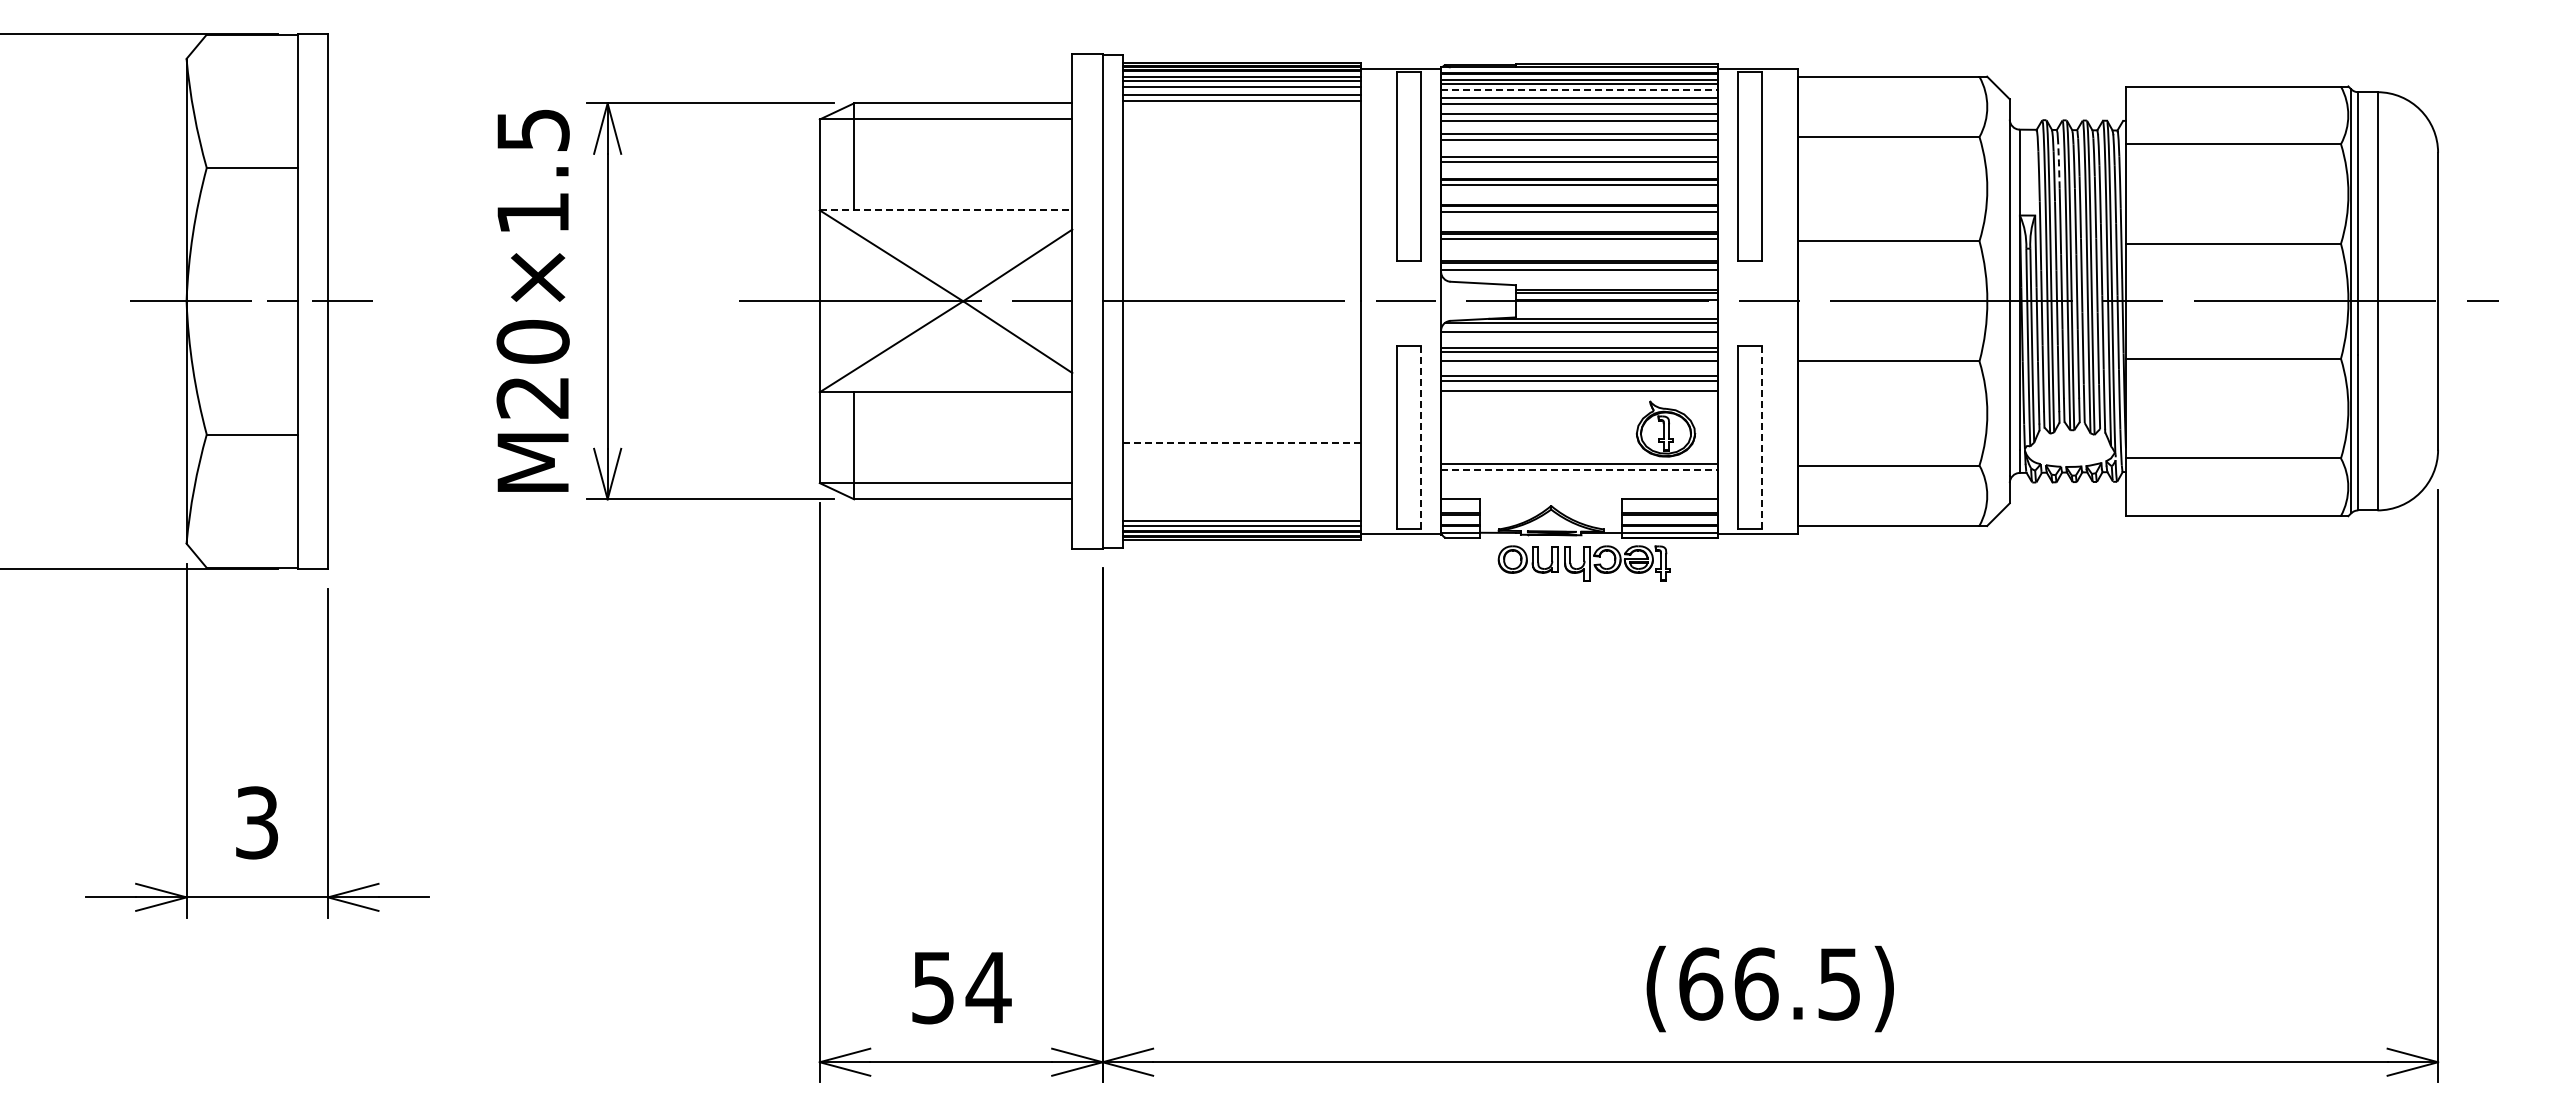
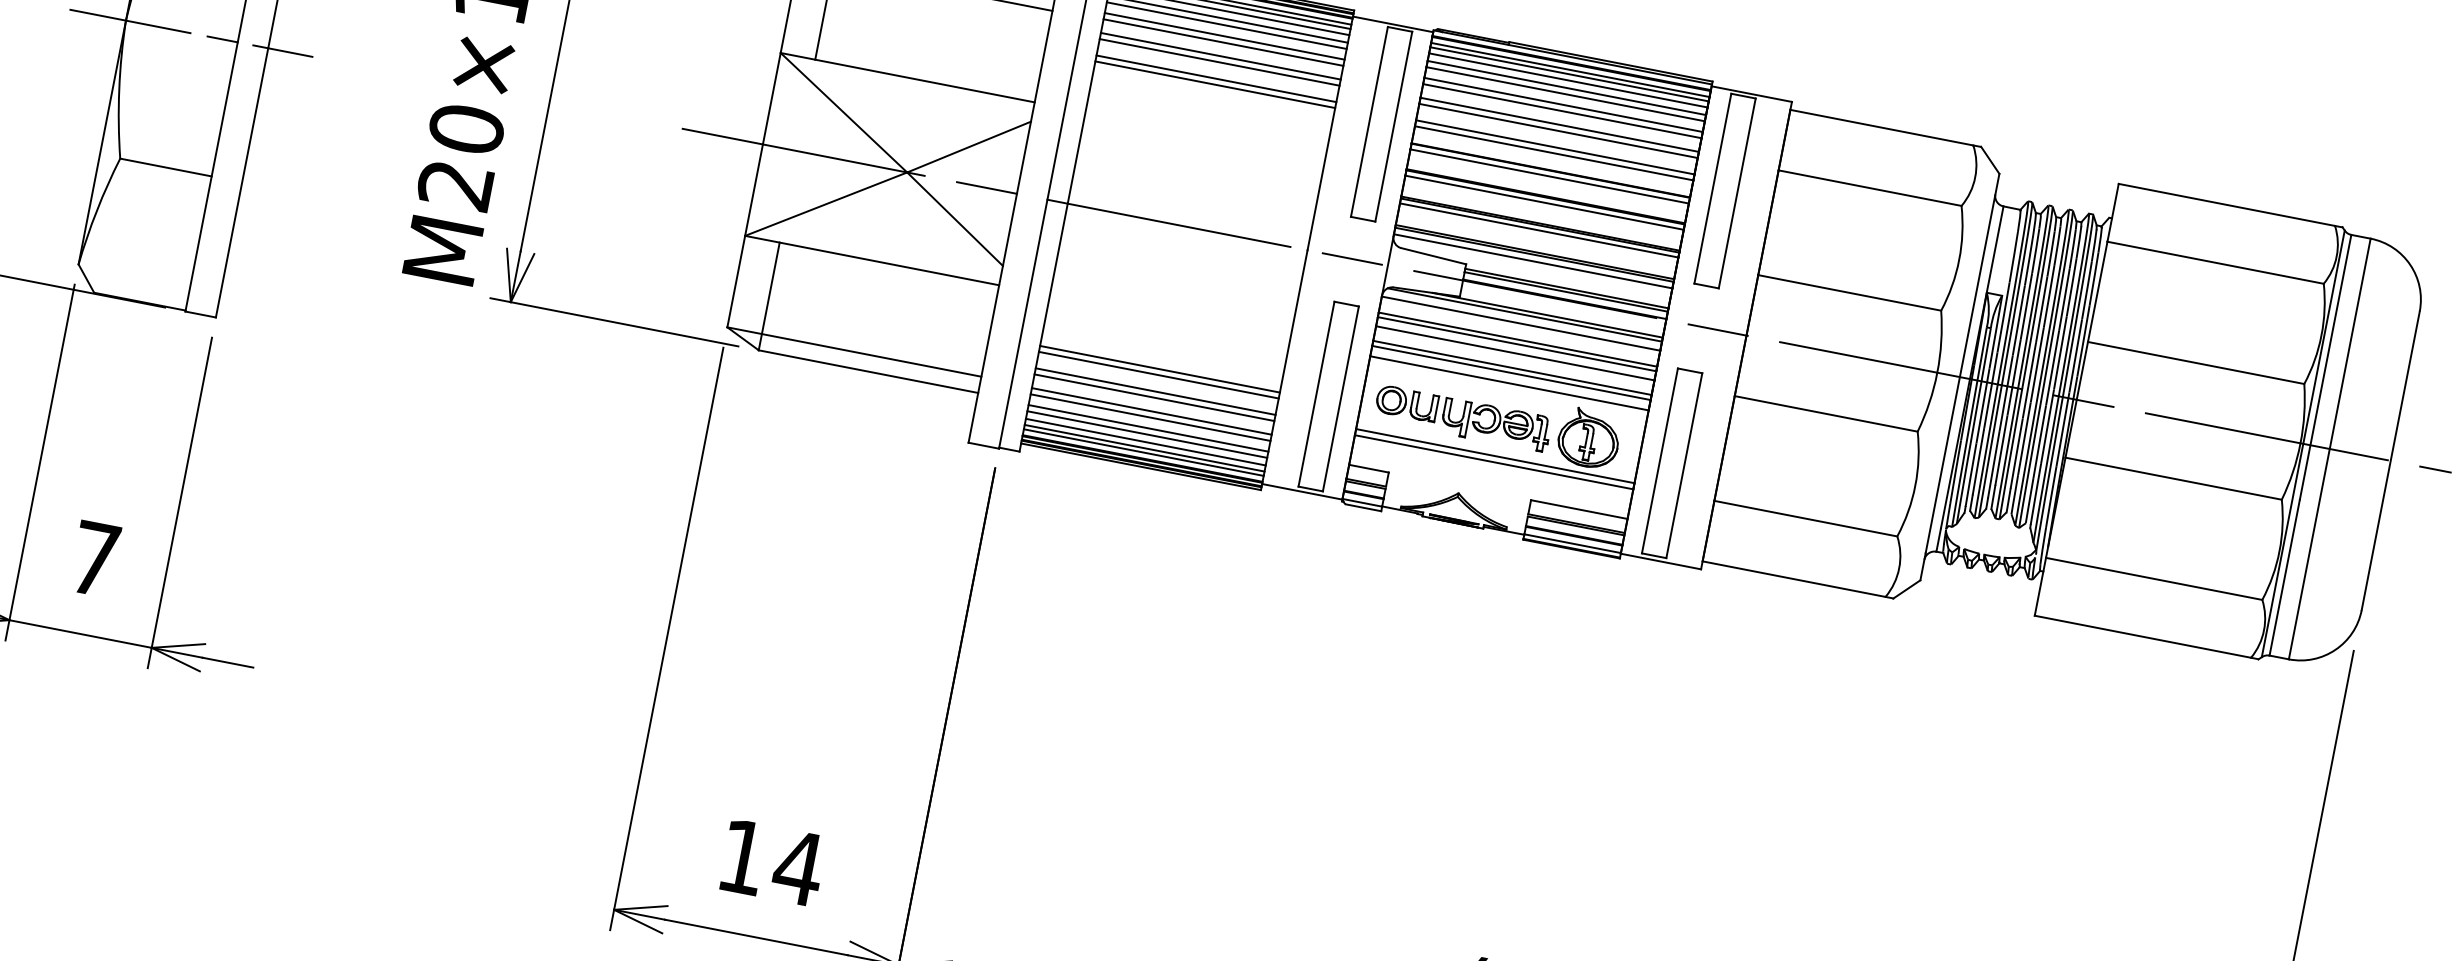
line: (1579, 90) -> (1568, 80), dashed -> solid
line: (1241, 111) -> (1224, 35), added
line: (1241, 117) -> (1223, 41), added
line: (1241, 131) -> (1220, 56), added
line: (1241, 137) -> (1219, 62), added
line: (1241, 154) -> (1215, 79), added
line: (1241, 159) -> (1214, 84), added
line: (2059, 165) -> (2036, 250), dashed -> solid
line: (946, 210) -> (908, 77), dashed -> solid
line: (1420, 437) -> (1340, 398), dashed -> solid
line: (1762, 437) -> (1684, 465), dashed -> solid
line: (1242, 442) -> (1160, 369), dashed -> solid
line: (1241, 448) -> (1158, 374), added
line: (1241, 464) -> (1155, 391), added
line: (1579, 469) -> (1494, 462), dashed -> solid
line: (1241, 471) -> (1153, 398), added
line: (1241, 484) -> (1151, 411), added
line: (1241, 490) -> (1150, 417), added
line: (1241, 501) -> (1147, 428), added
line: (1241, 507) -> (1146, 434), added
line: (1241, 515) -> (1145, 442), added
part: (1583, 563) -> (1462, 418), moved
text: (257, 822) -> (95, 558), 3 -> 7
text: (932, 988) -> (741, 857), 54 -> 14

